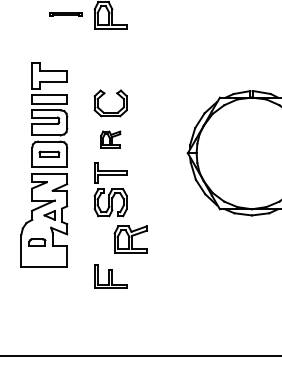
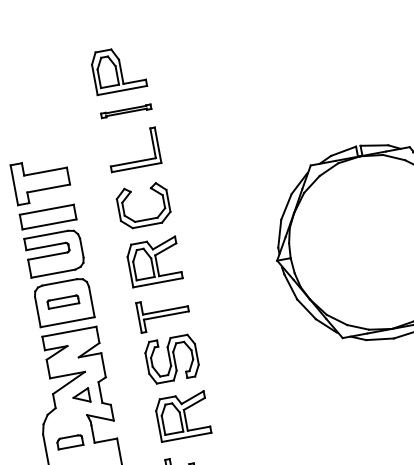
line: (65, 14) -> (125, 111), moved
part: (110, 74) -> (134, 161), added
part: (110, 139) -> (153, 261), size x1.67
part: (130, 239) -> (182, 416), moved

